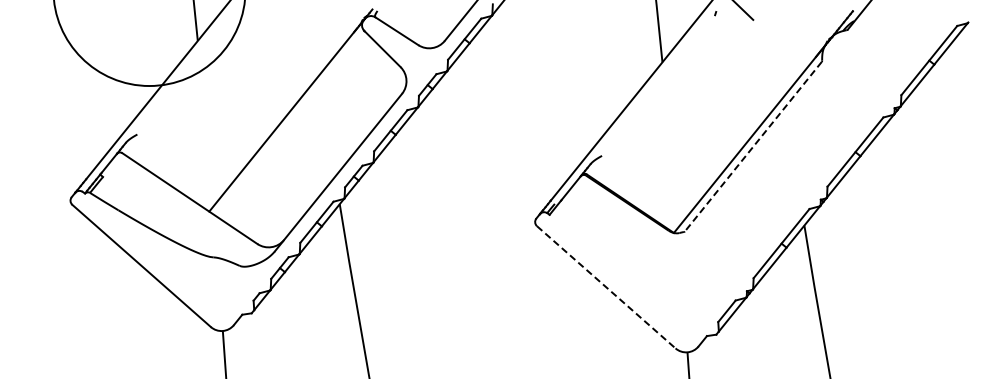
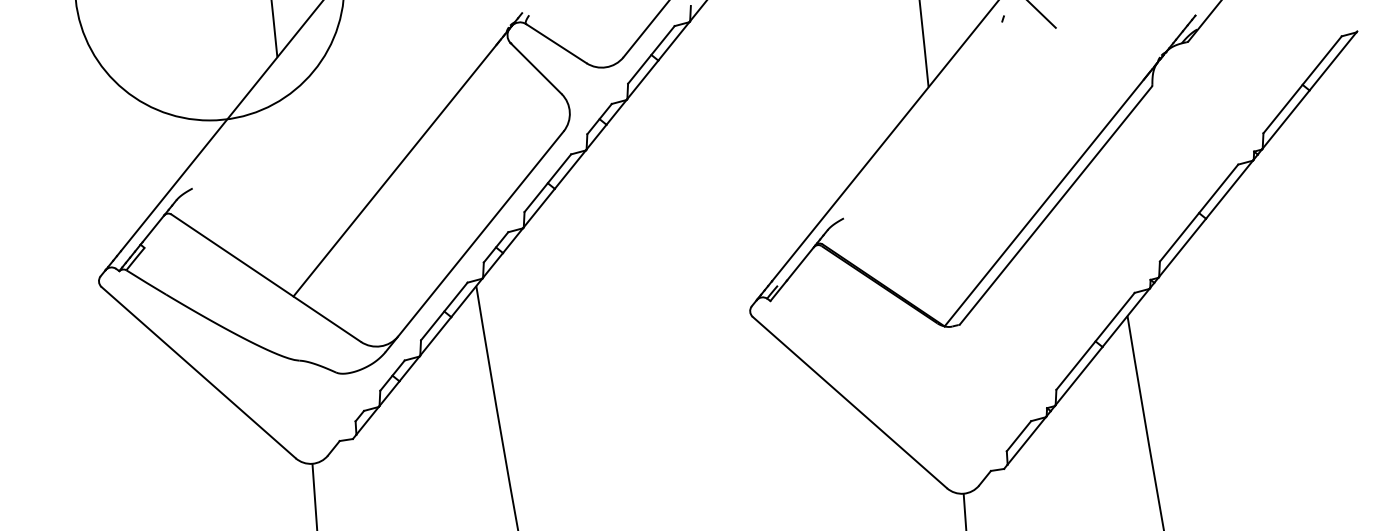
line: (753, 146) -> (1056, 205), dashed -> solid
line: (606, 287) -> (850, 402), dashed -> solid

